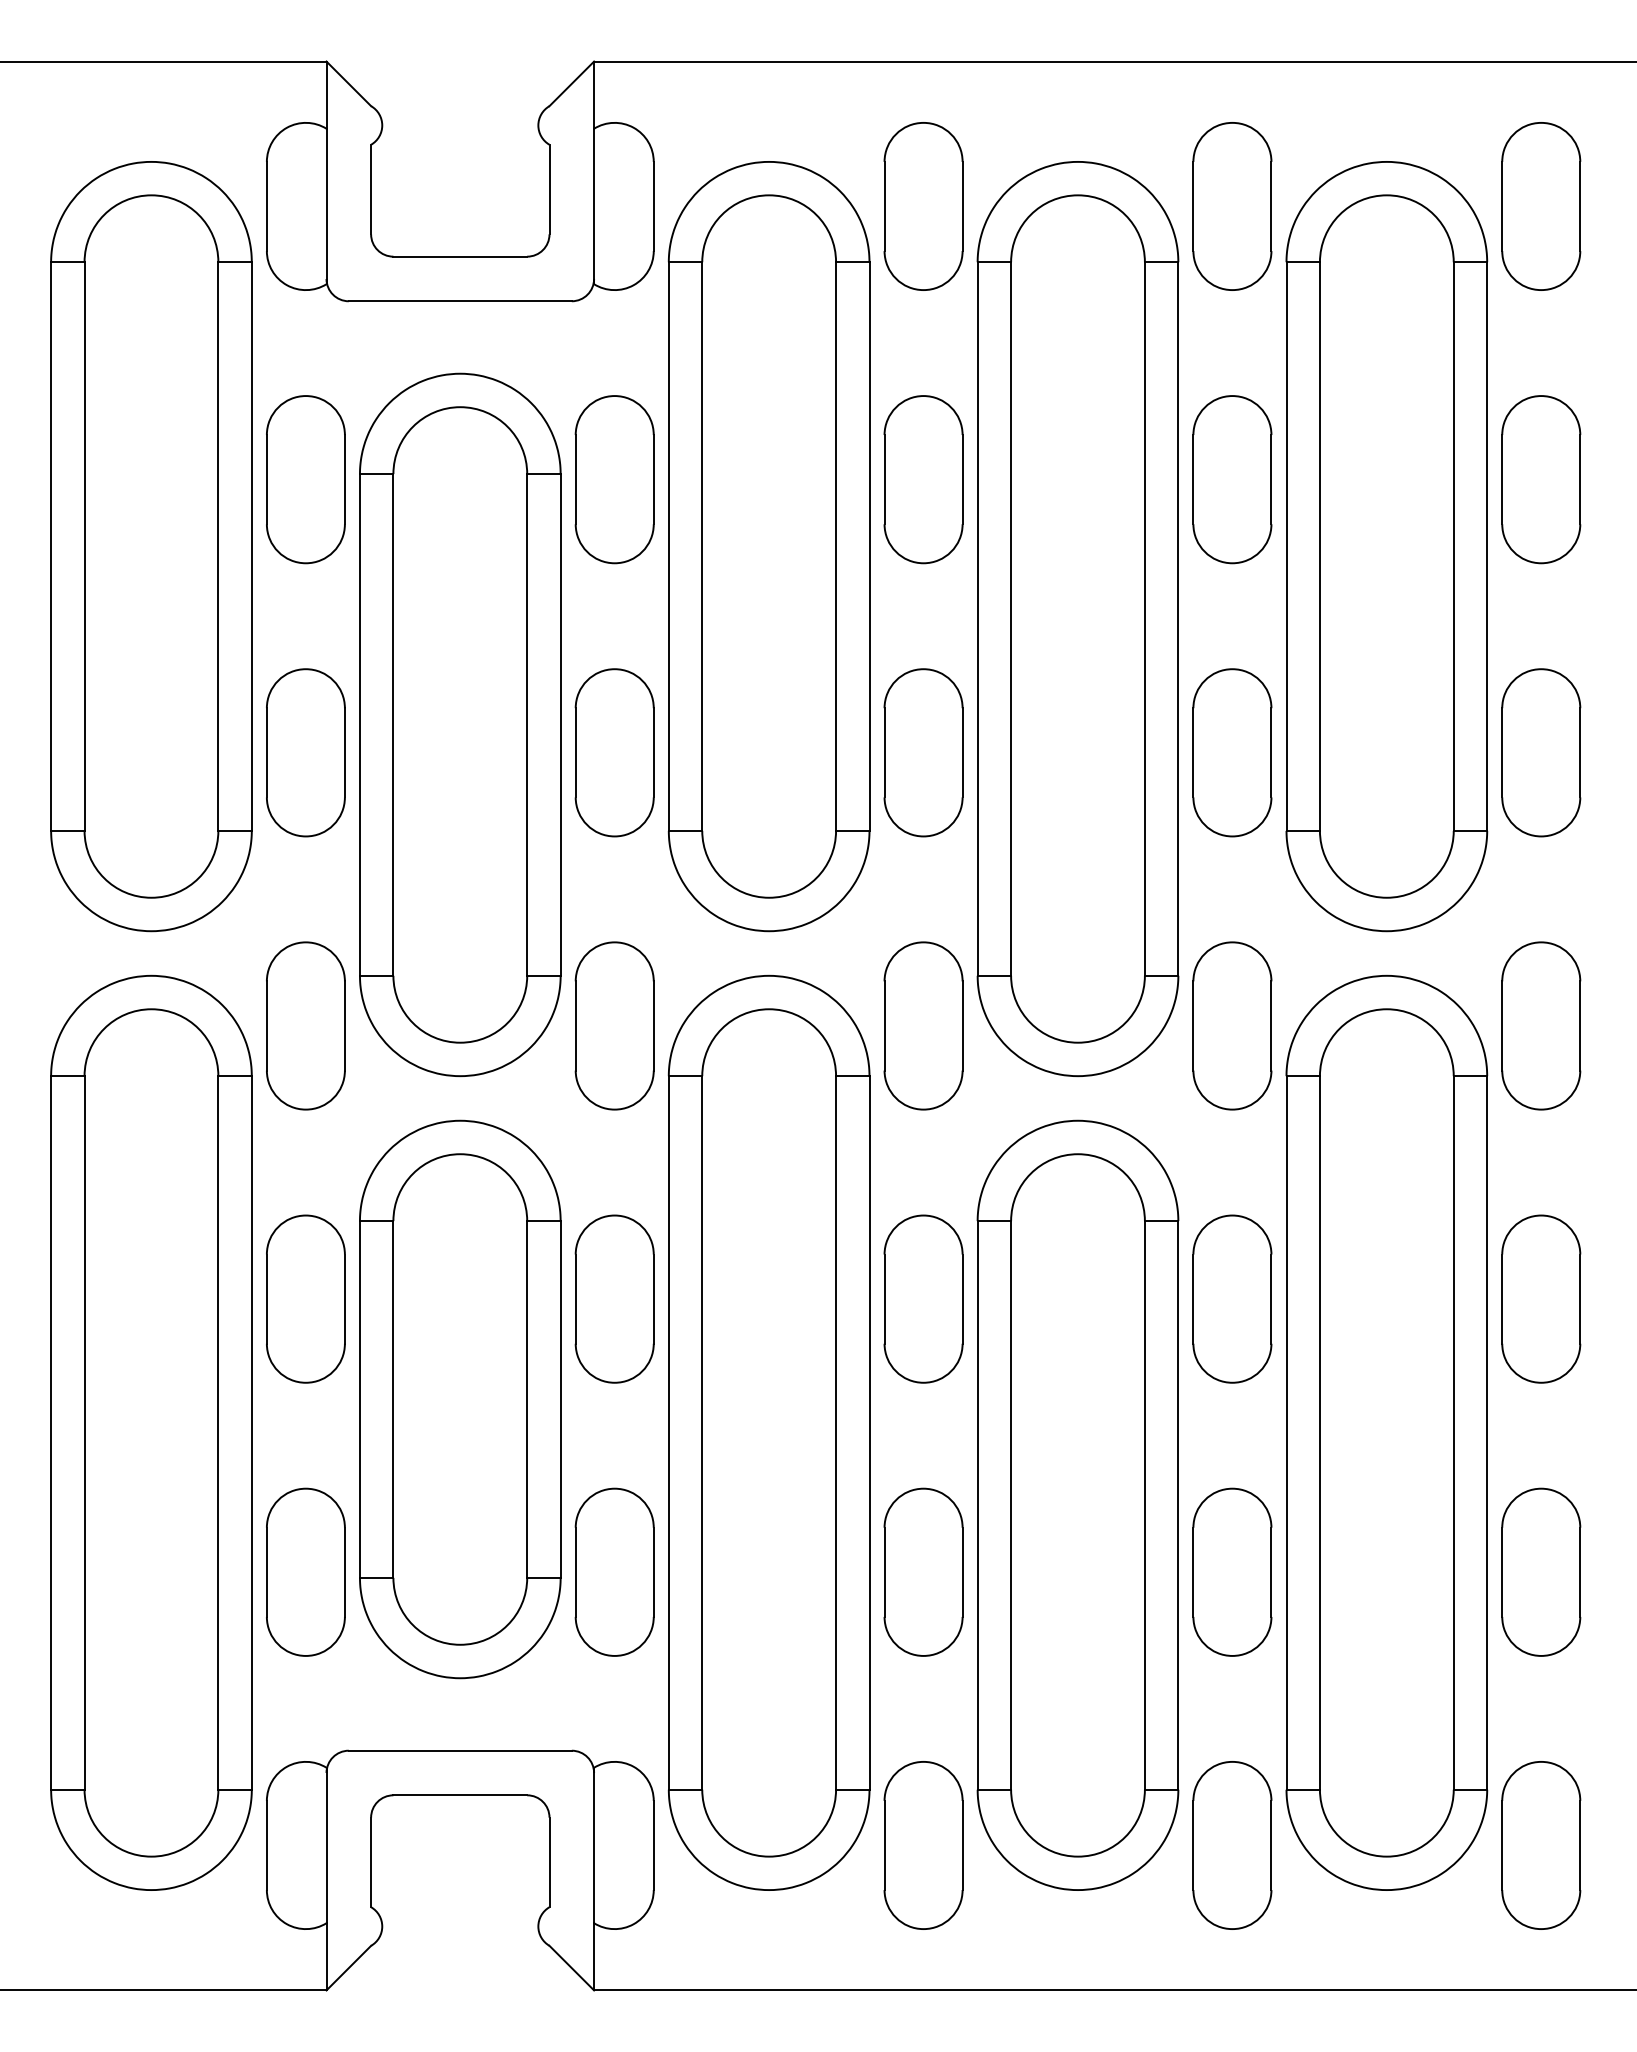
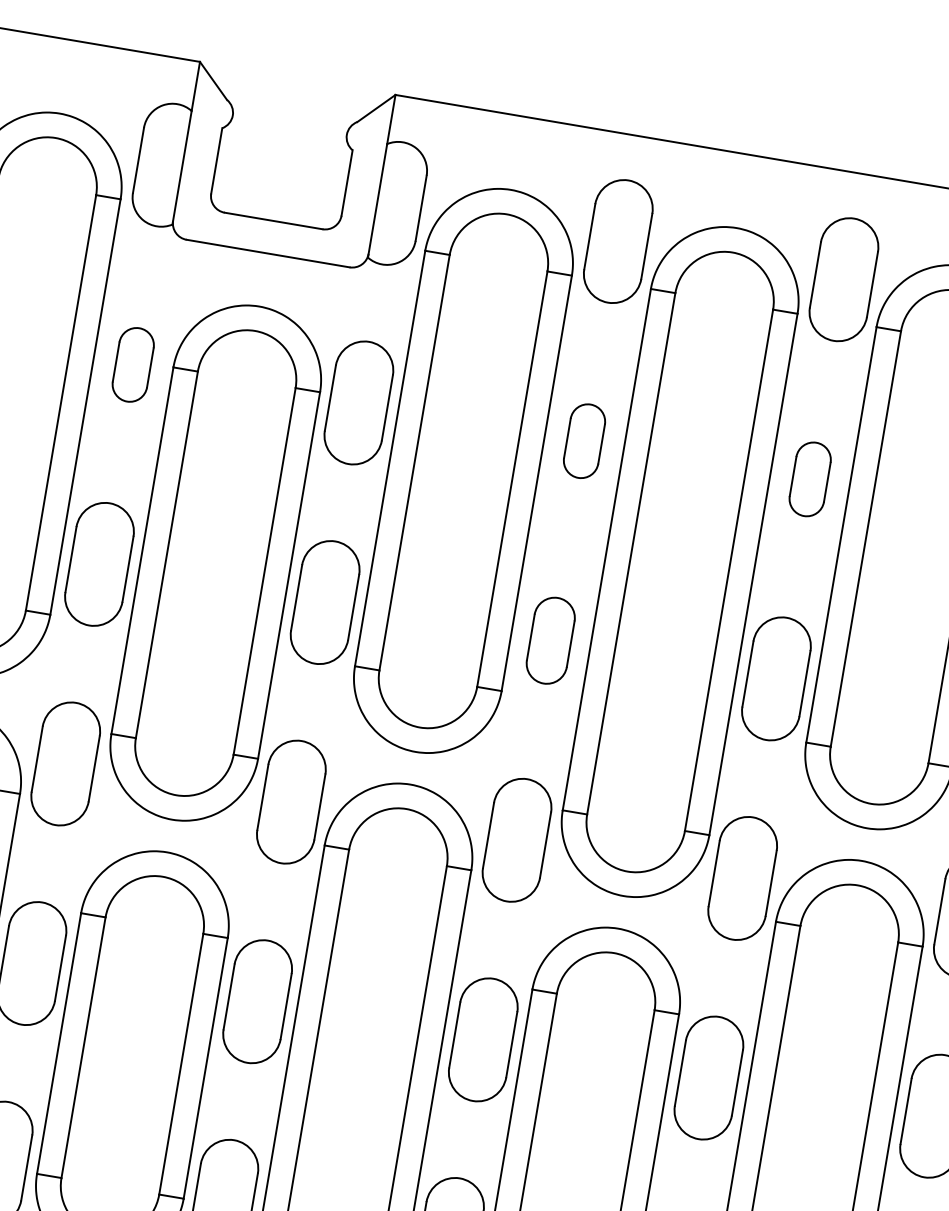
part: (305, 479) -> (132, 364), size x0.6
part: (923, 479) -> (584, 441), size x0.6
part: (1232, 479) -> (810, 479), size x0.6
part: (923, 752) -> (550, 640), size x0.7

